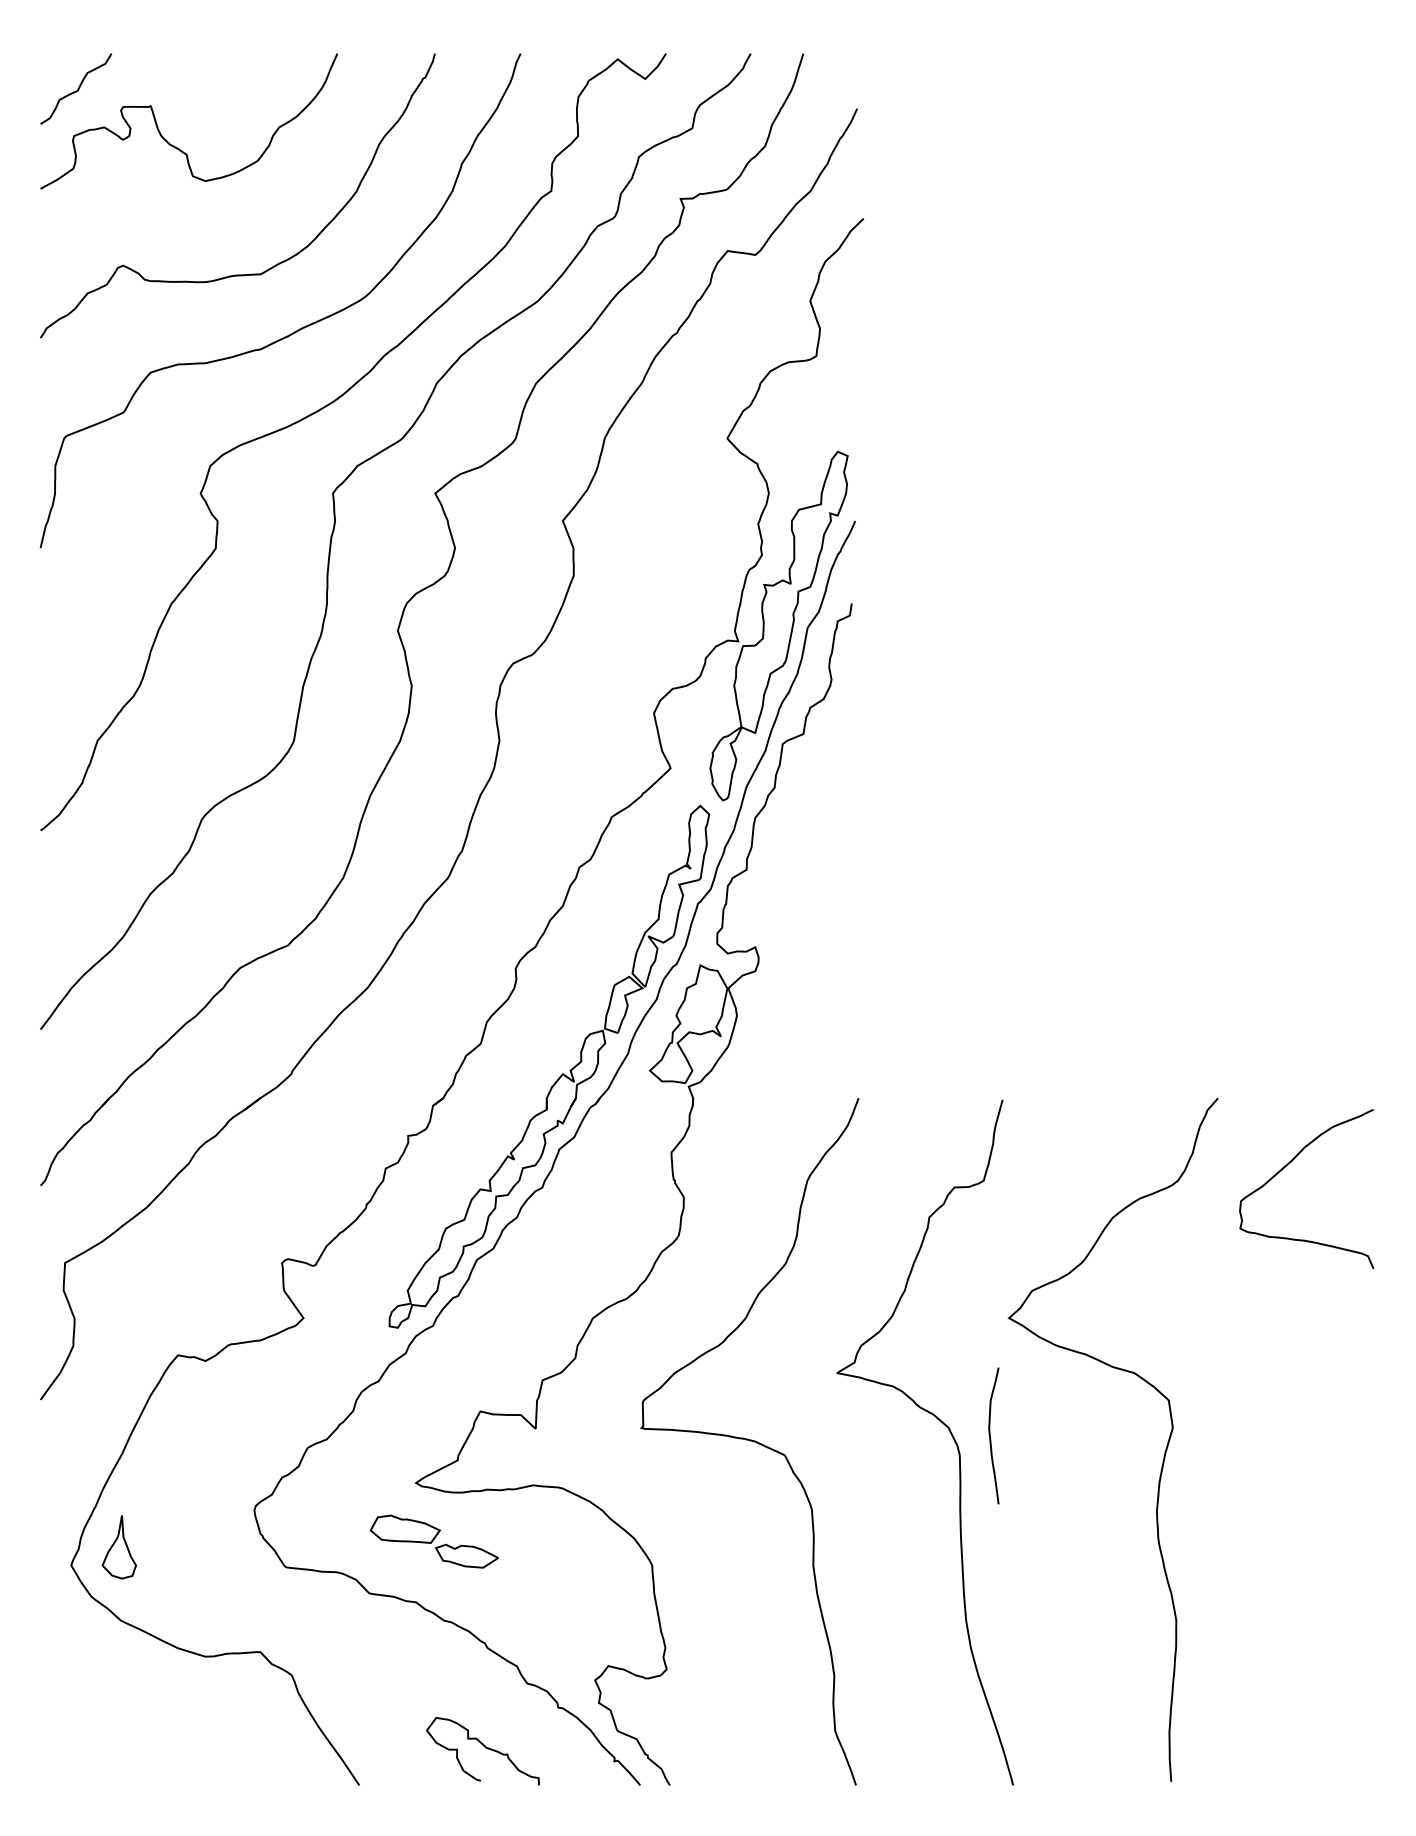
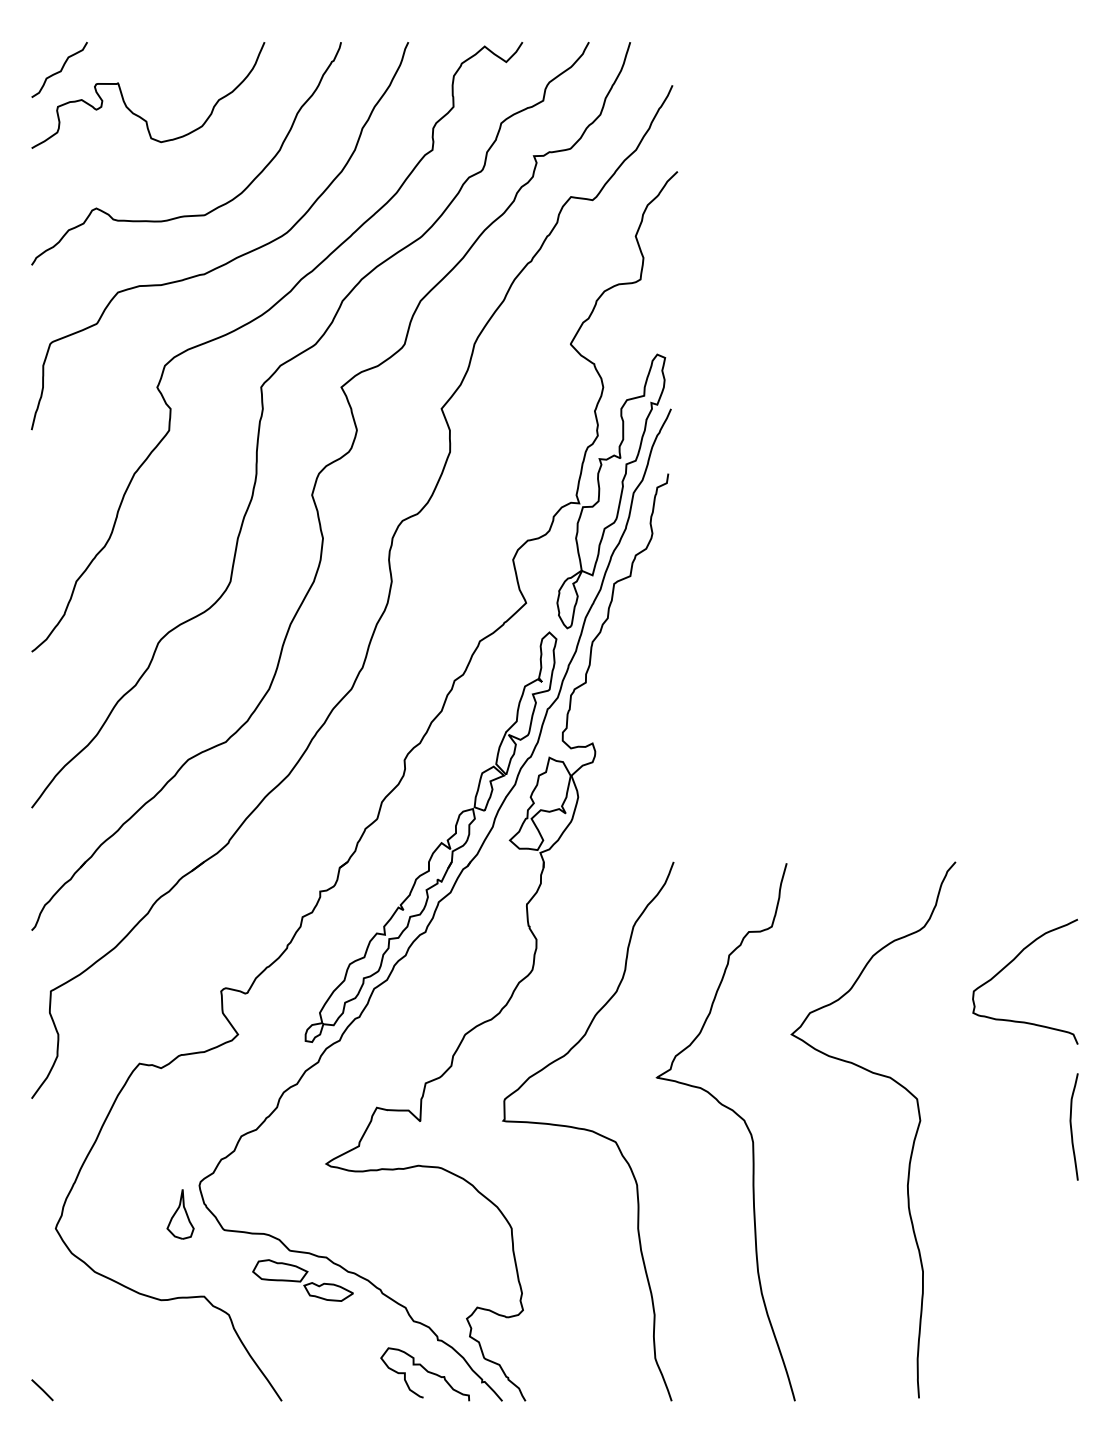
curve: (1289, 1164) -> (1011, 962), moved
curve: (990, 1435) -> (1071, 1126), moved
part: (433, 1541) -> (302, 1280), moved
part: (118, 1547) -> (179, 1214), moved
curve: (485, 1748) -> (427, 1372), moved
line: (54, 1771) -> (42, 1390), added

